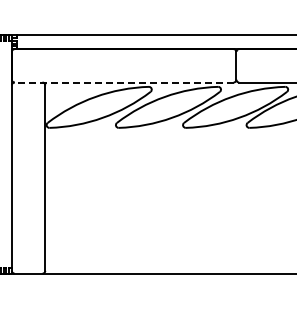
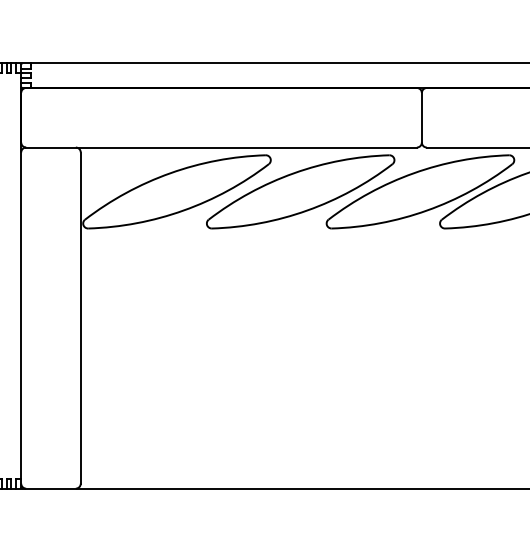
line: (123, 82) -> (220, 147), dashed -> solid

